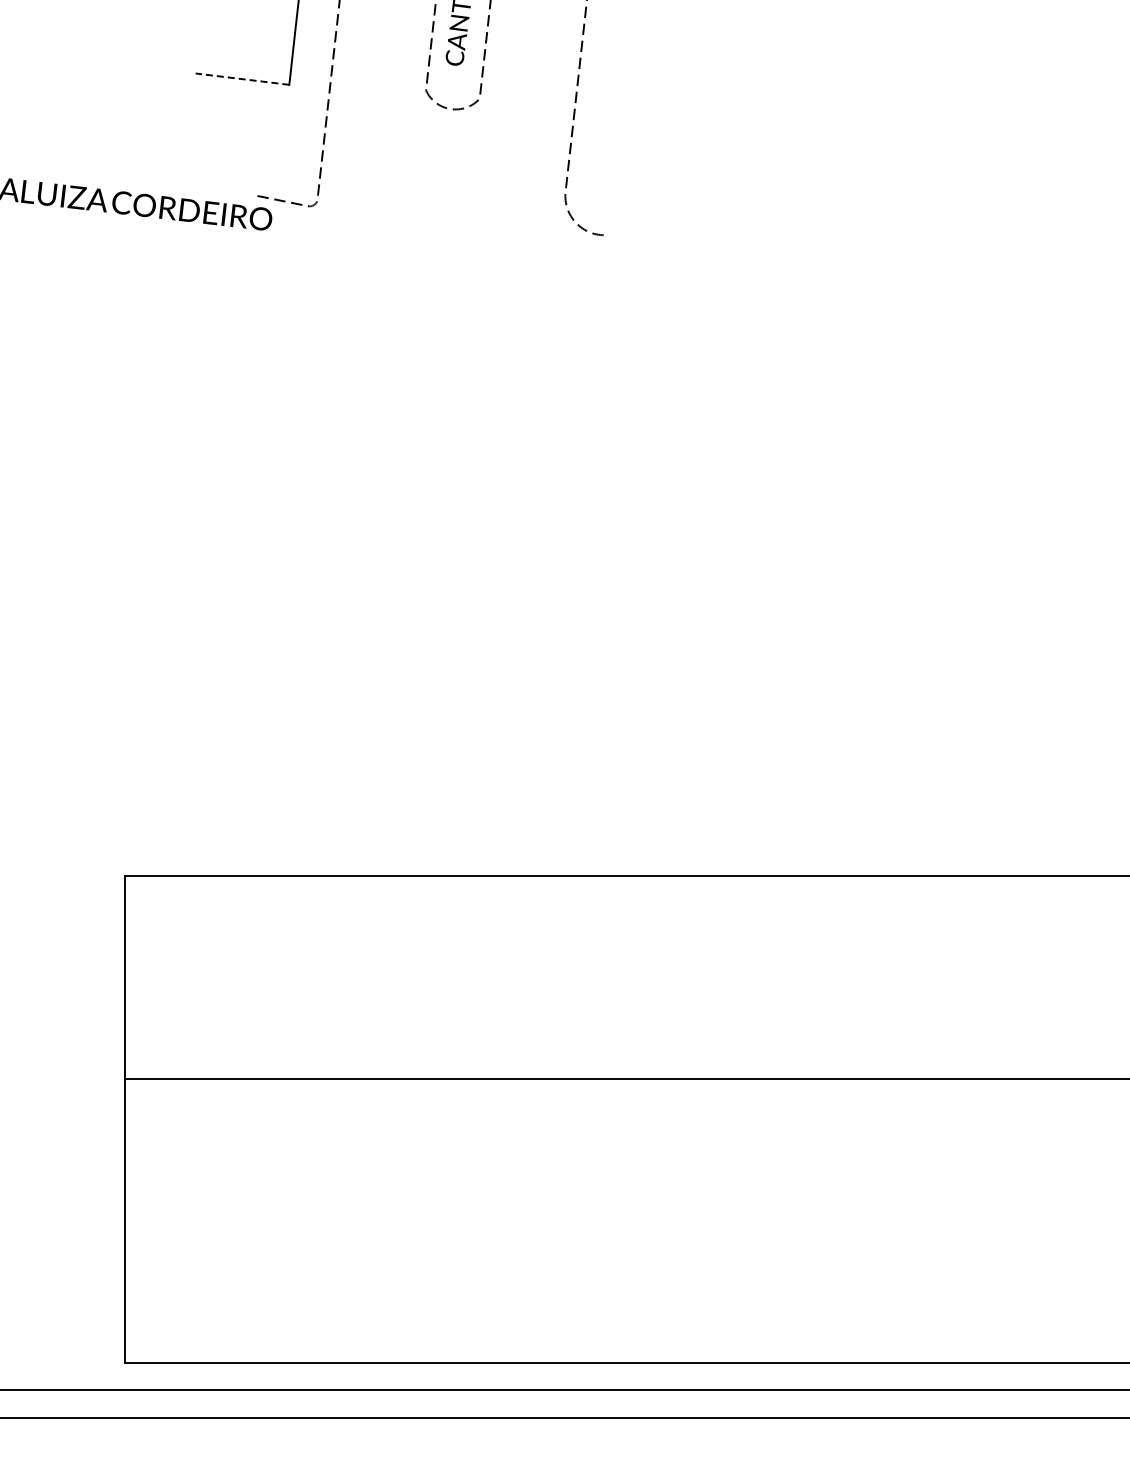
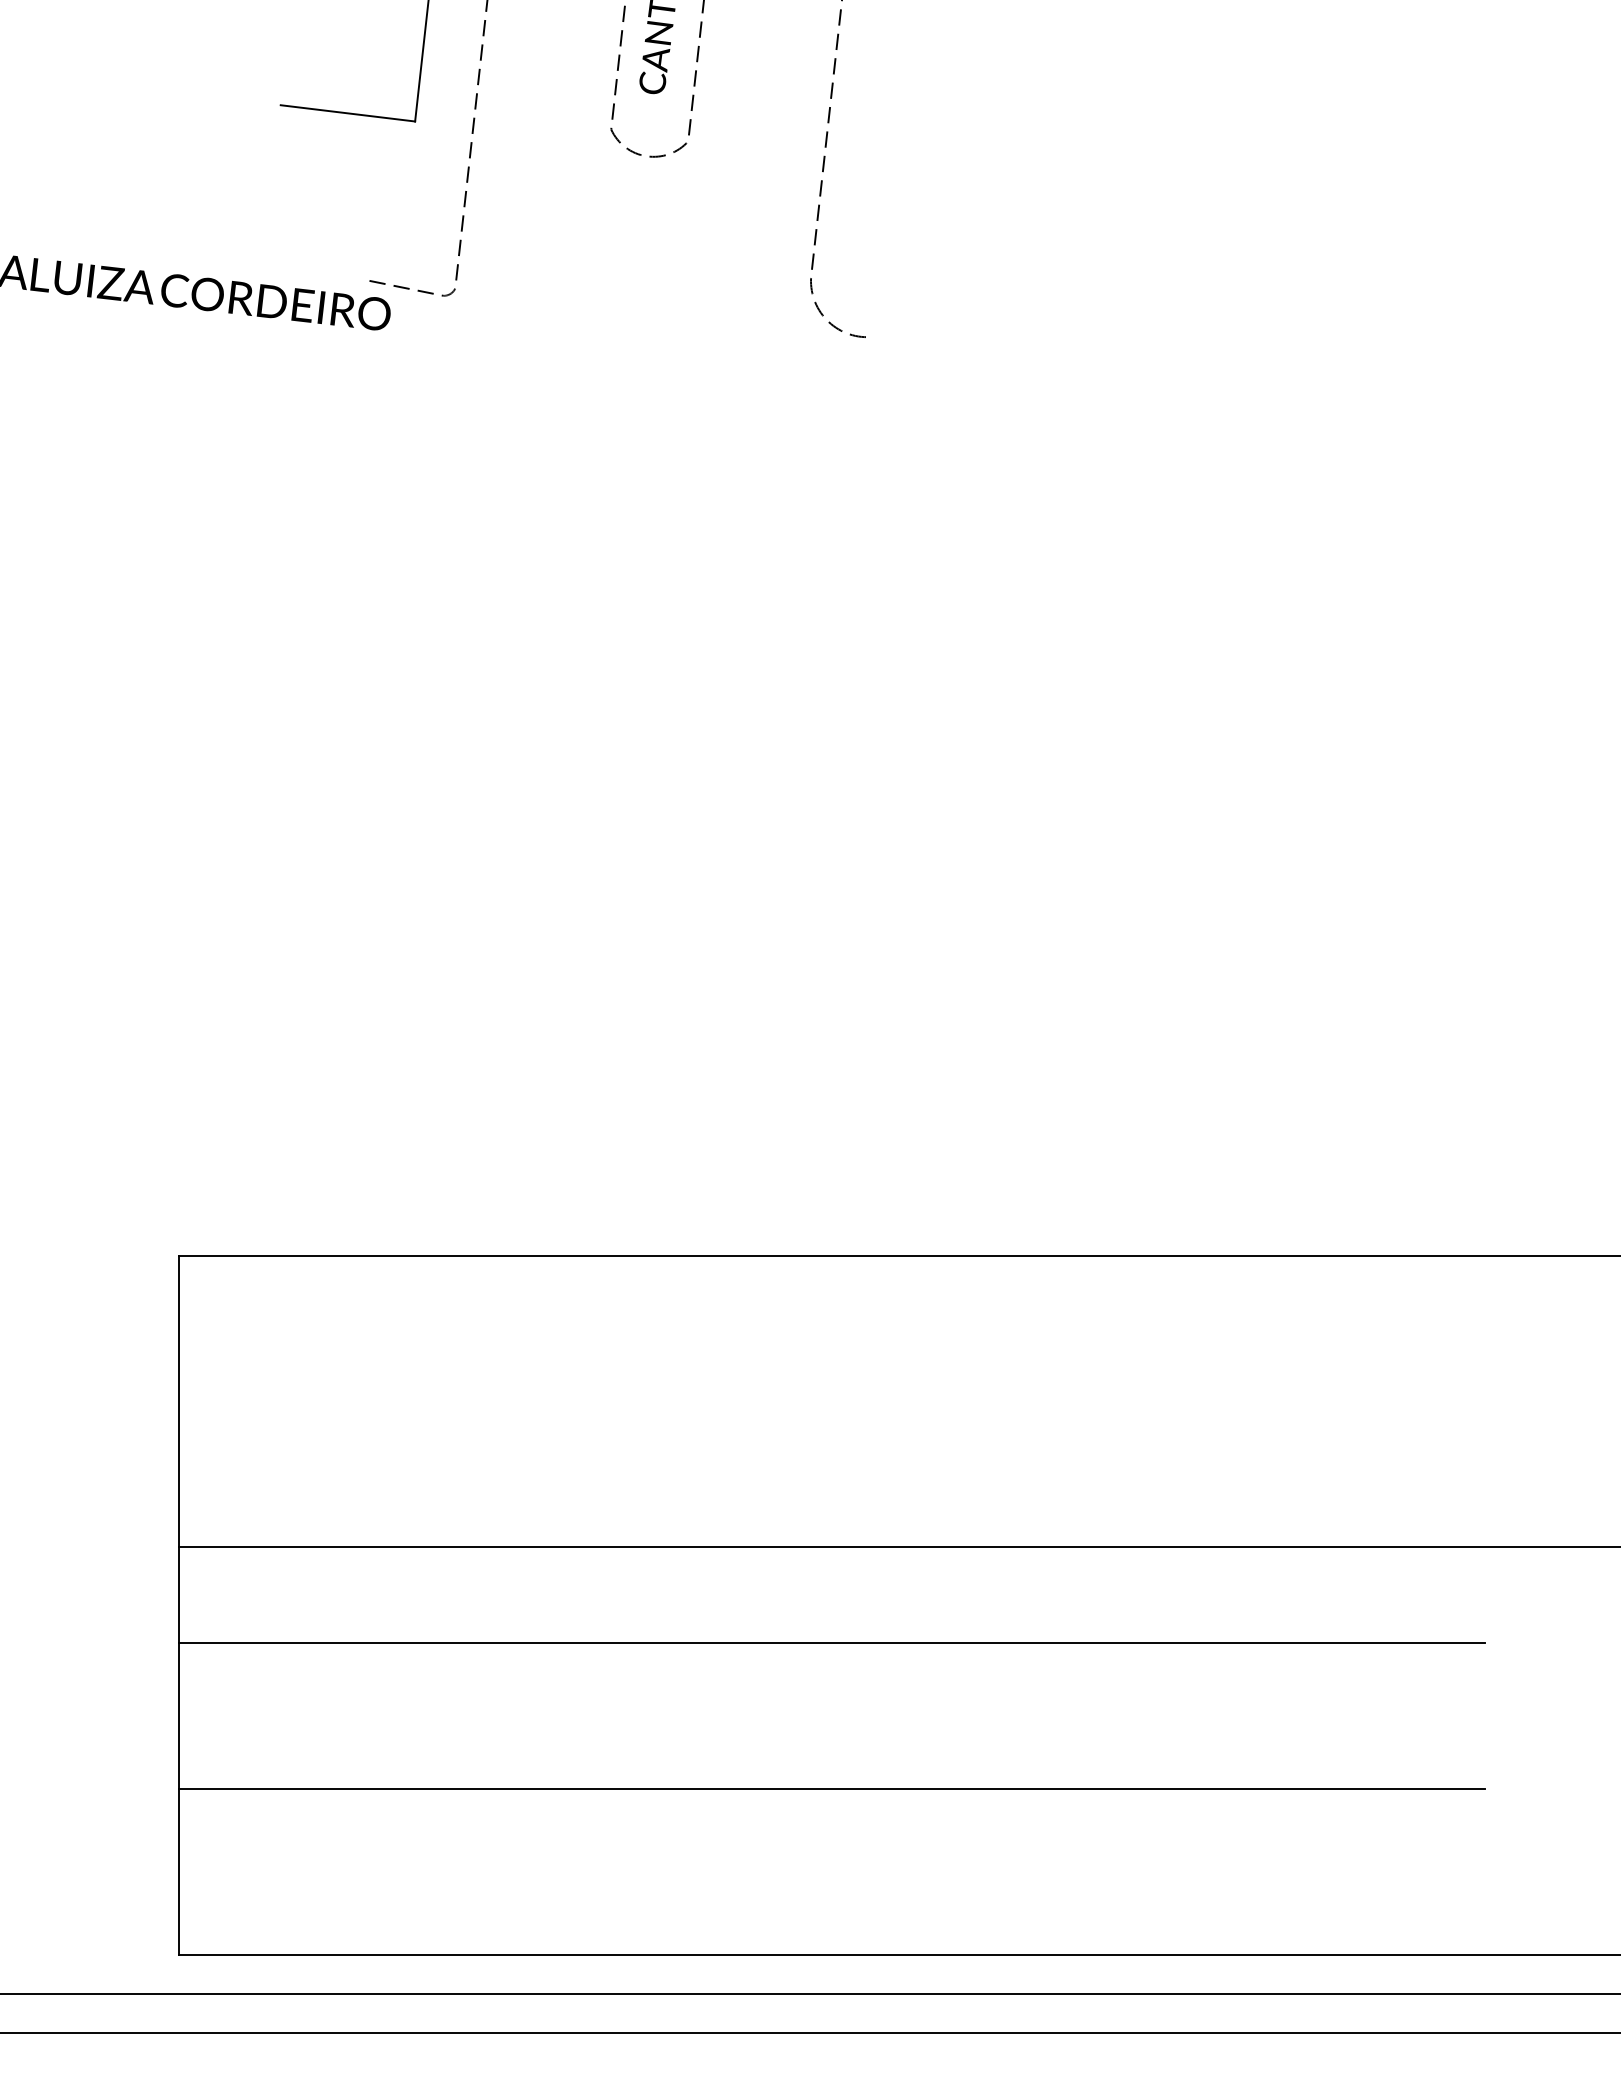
line: (241, 79) -> (346, 113), dashed -> solid
line: (579, 1145) -> (831, 1642), added
line: (579, 1247) -> (831, 1788), added

